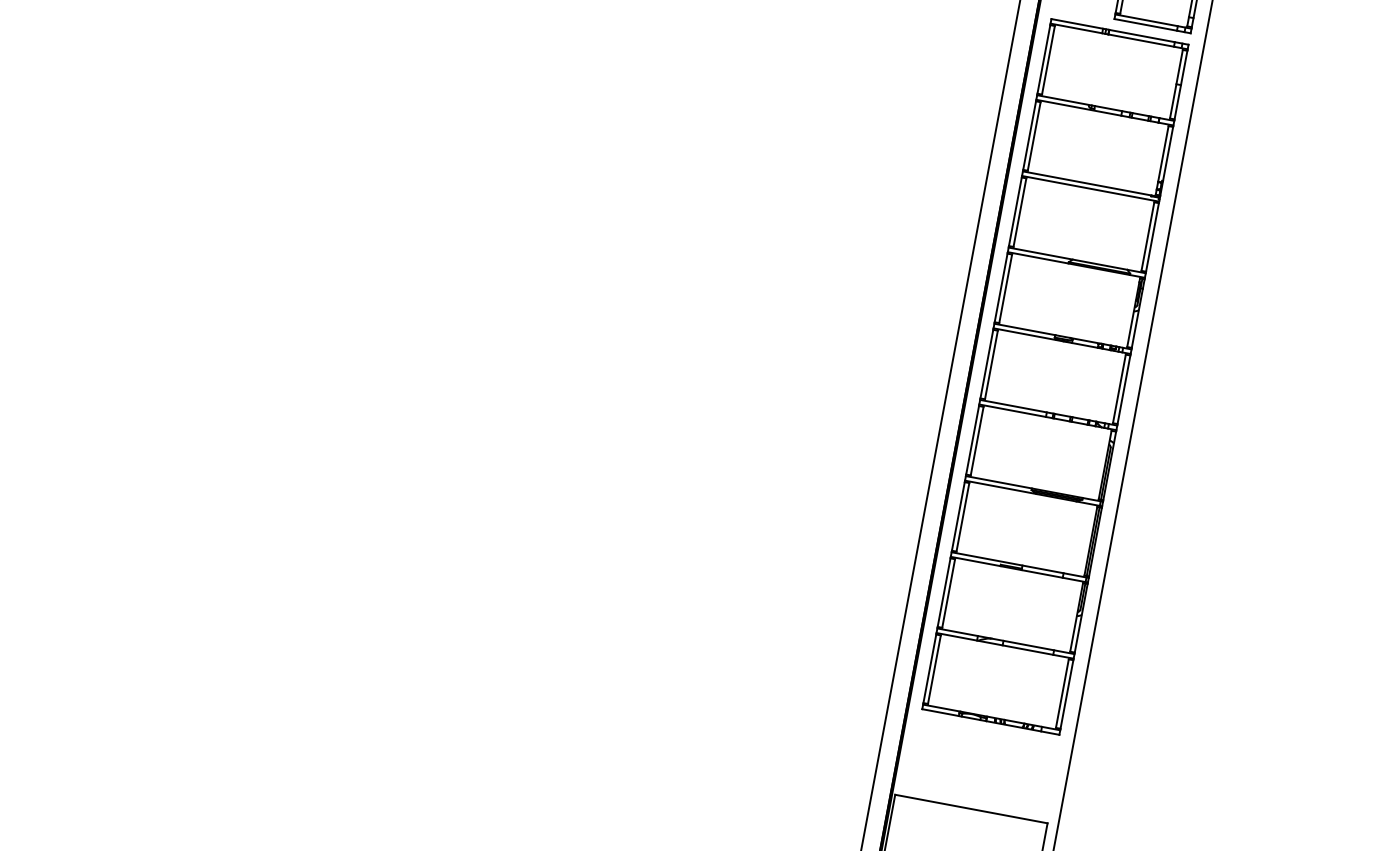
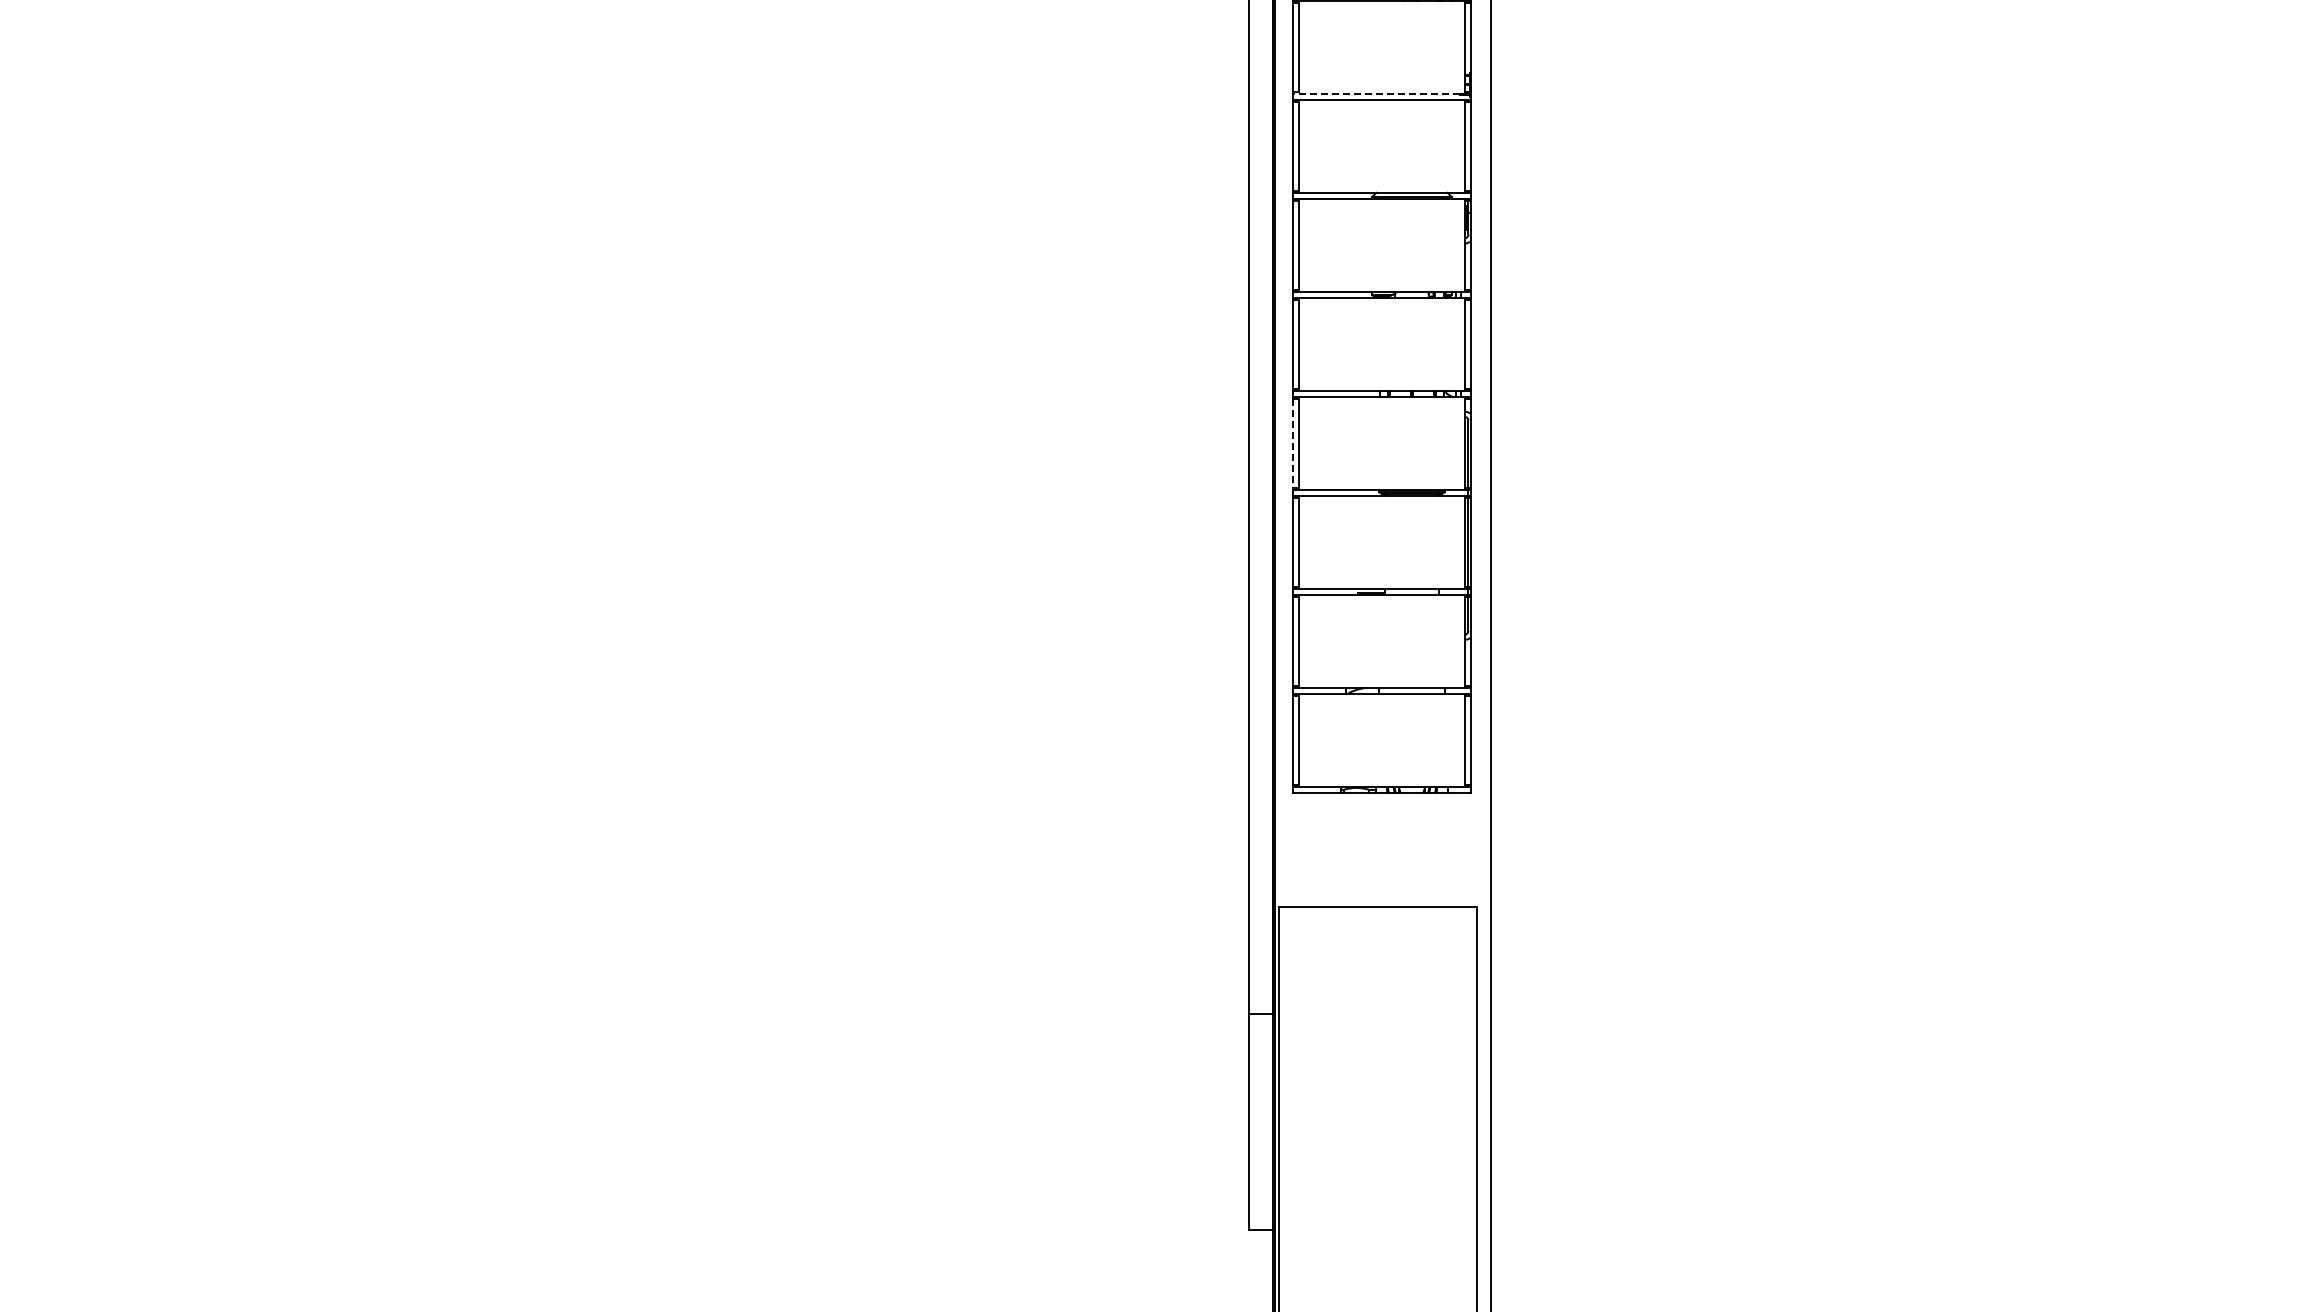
line: (1090, 183) -> (1381, 93), solid -> dashed
line: (972, 440) -> (1293, 443), solid -> dashed

